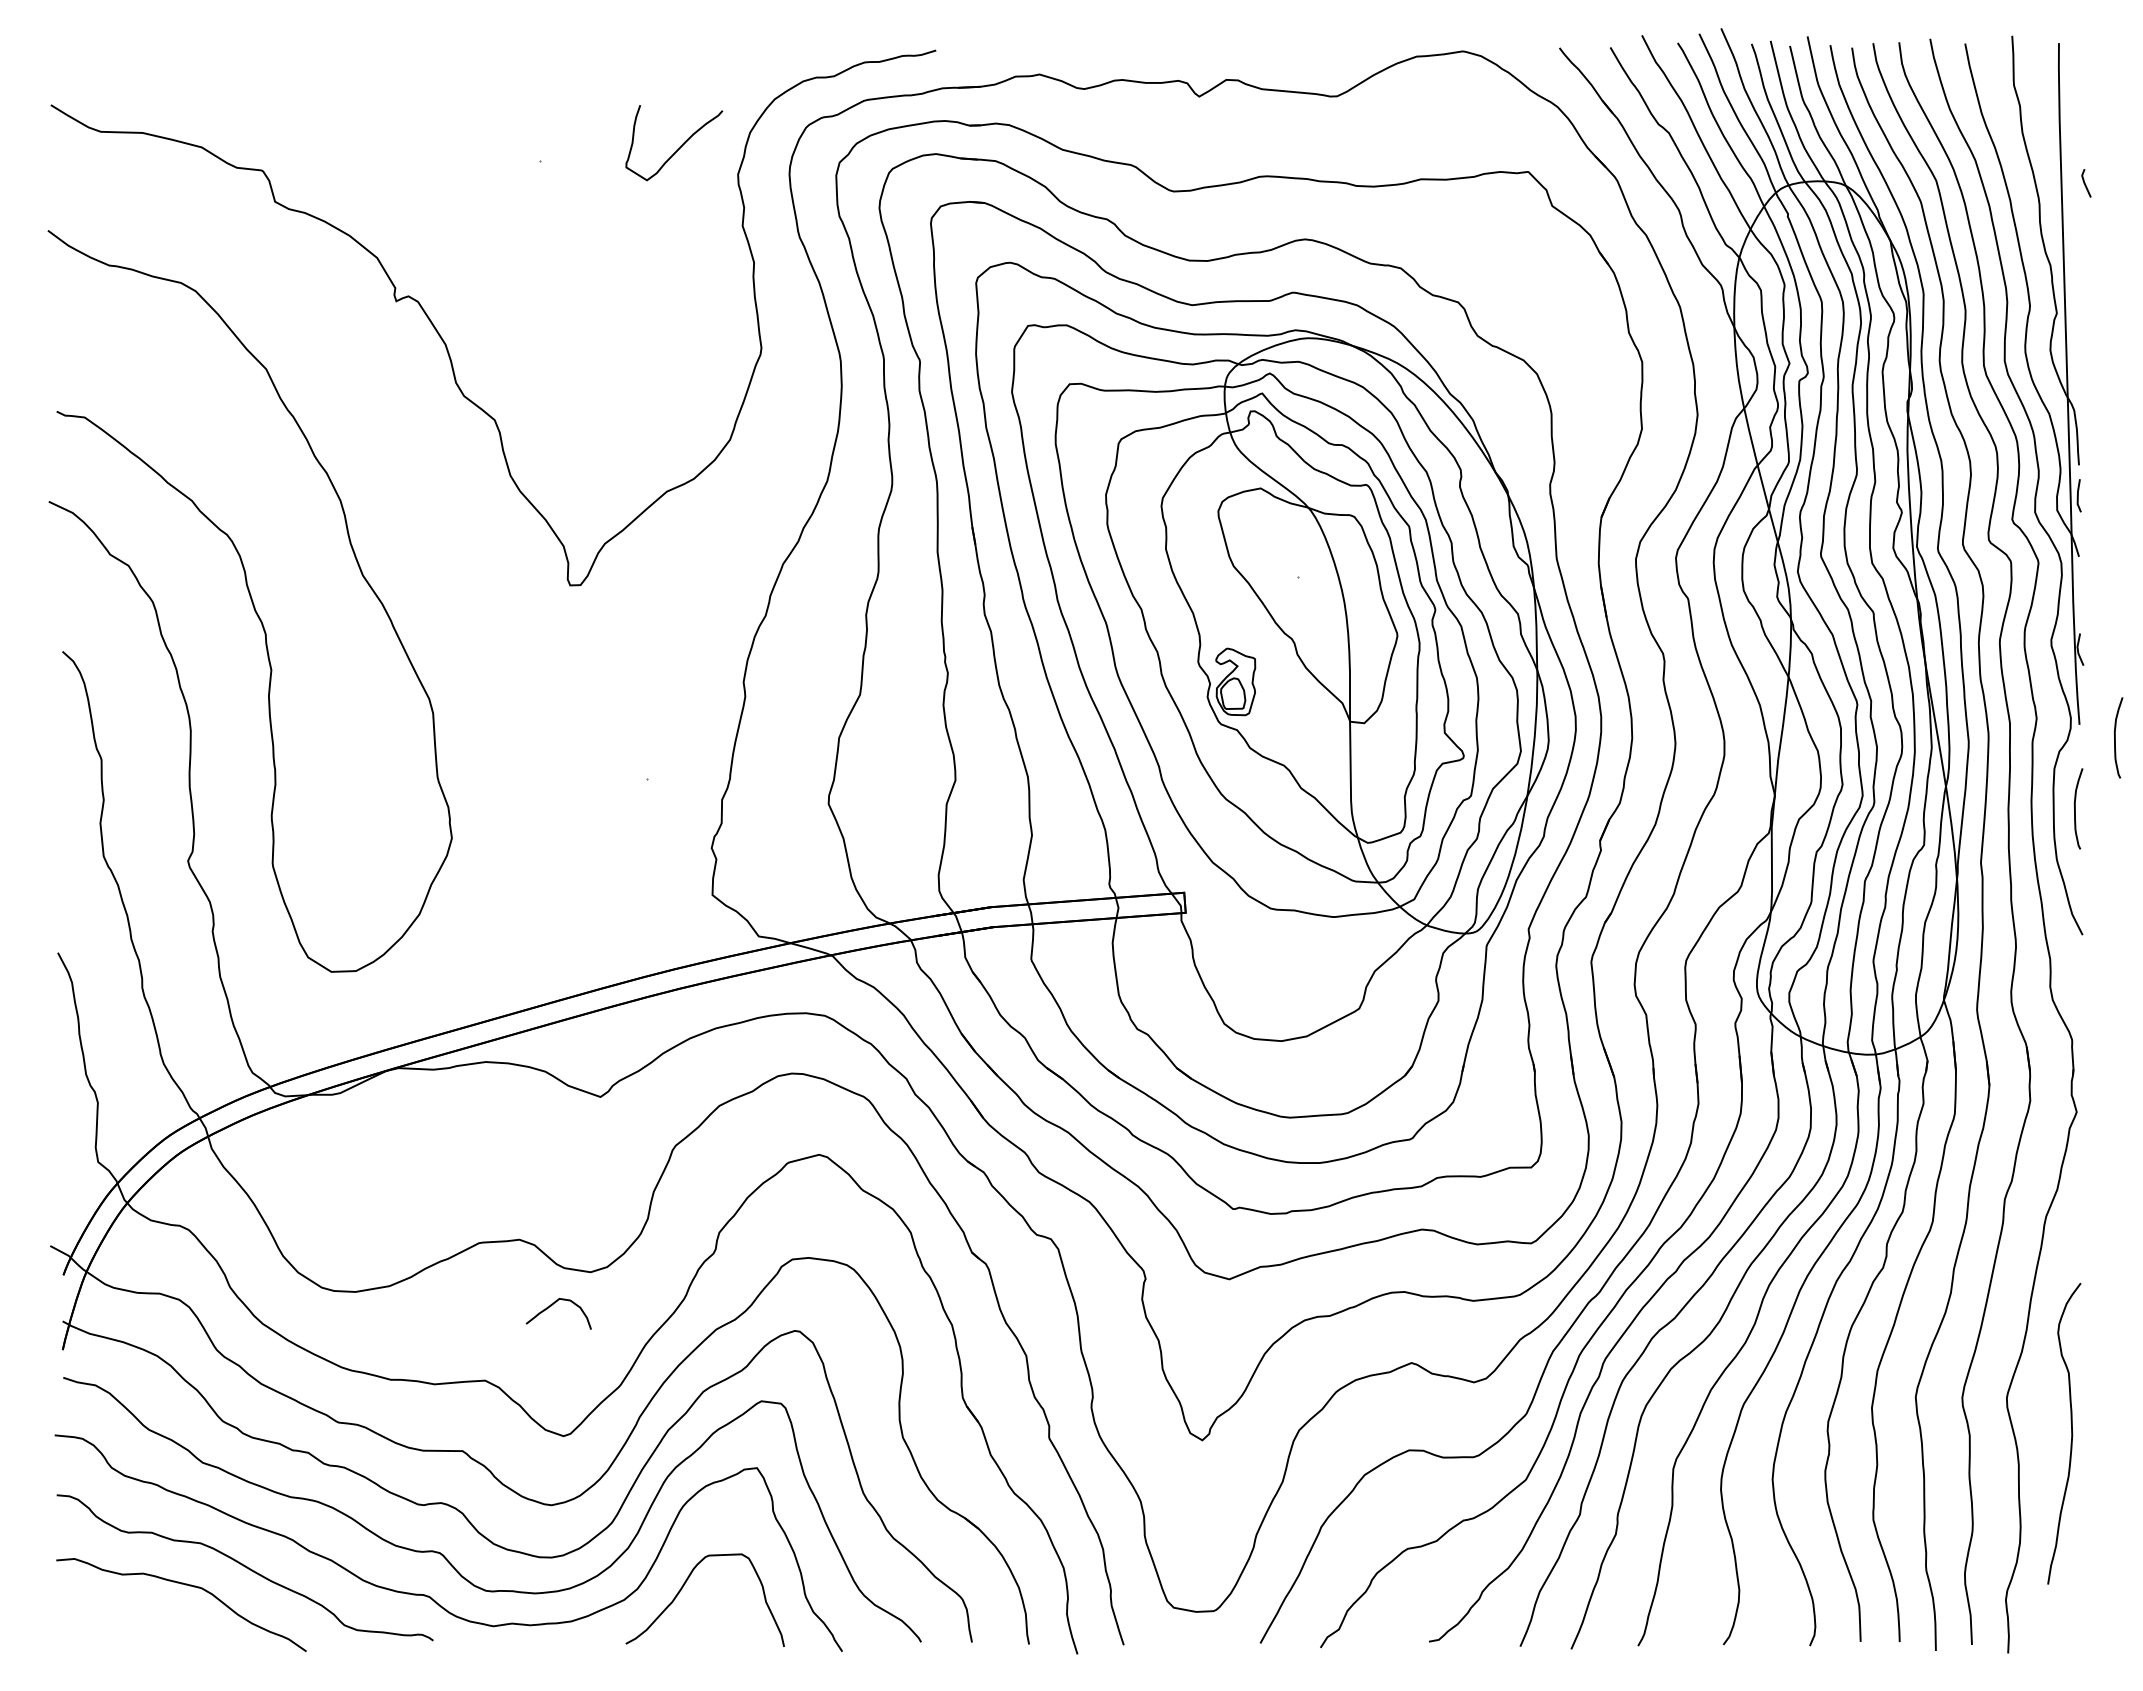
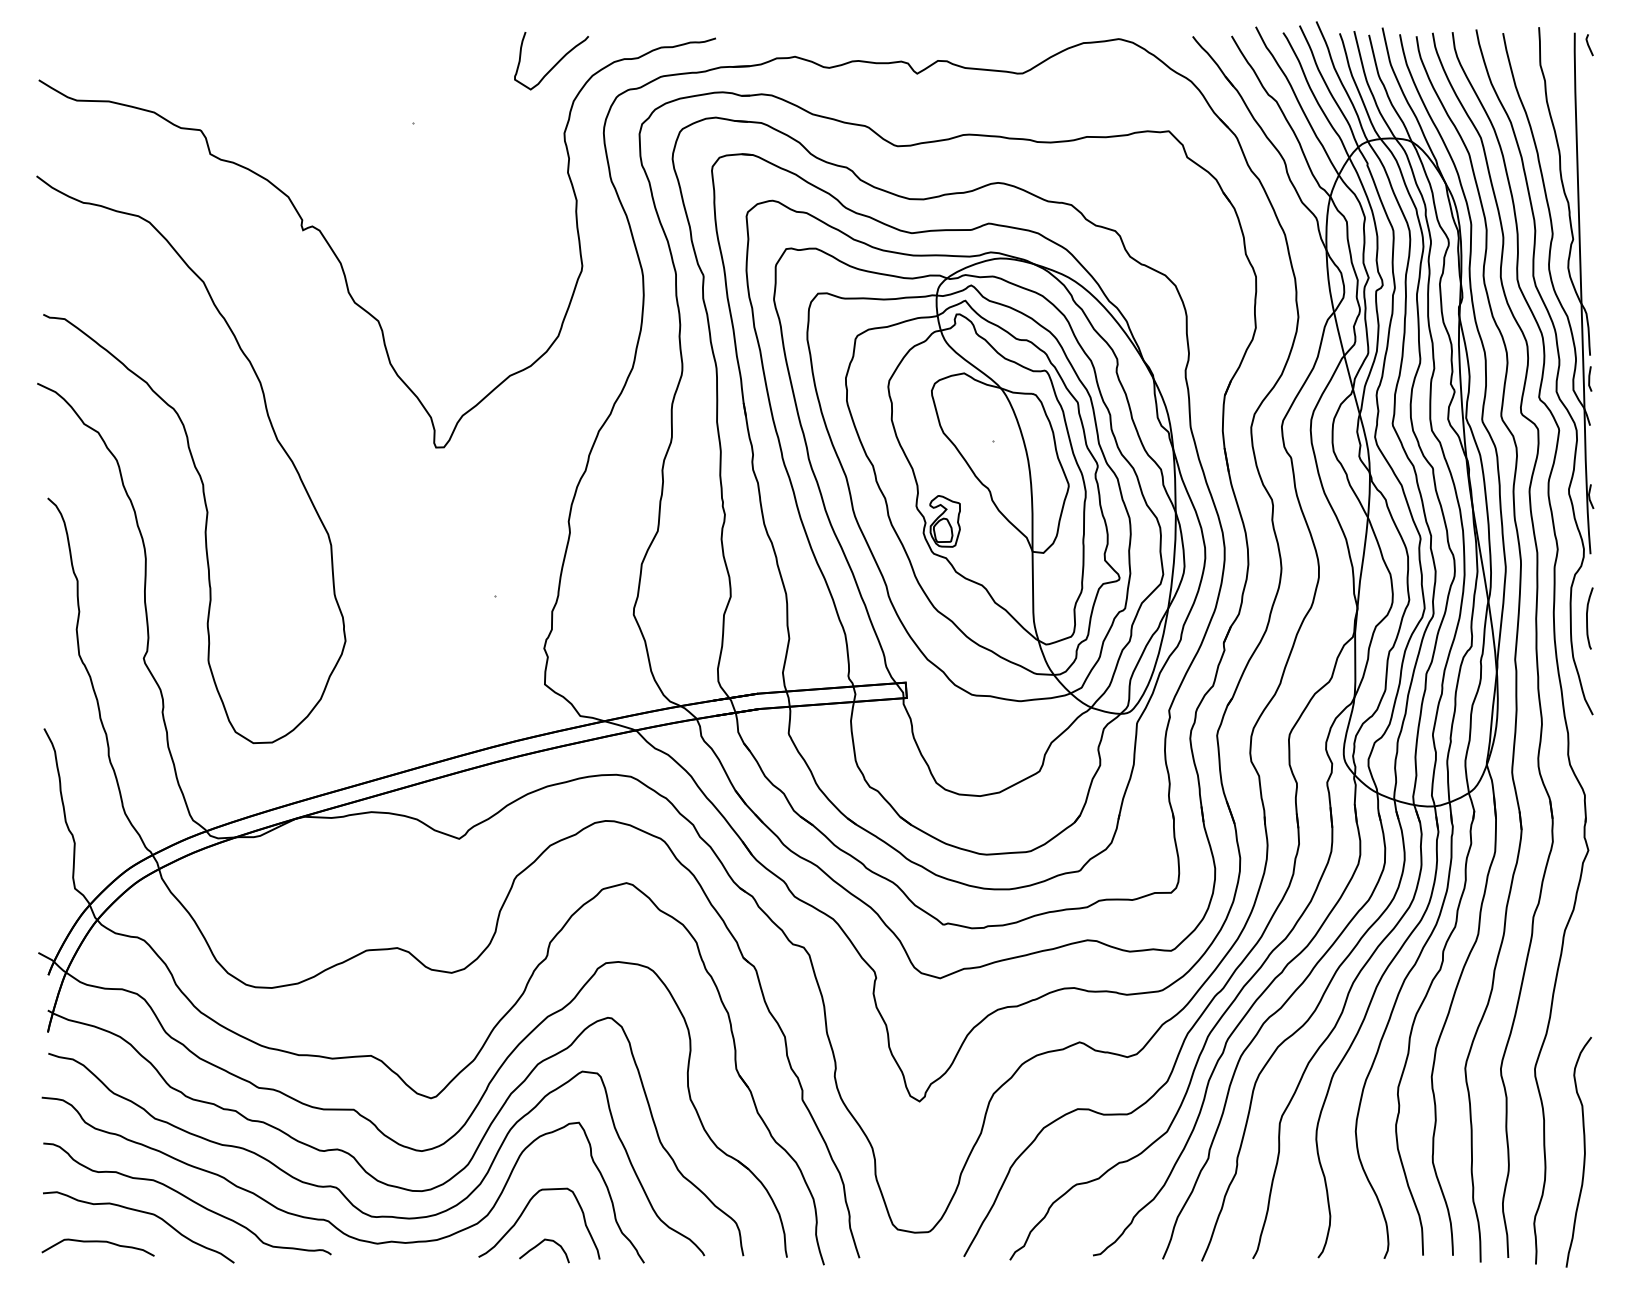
curve: (680, 145) -> (556, 62), moved
line: (2085, 183) -> (1588, 45), moved
curve: (2115, 737) -> (1618, 563), removed
curve: (551, 1306) -> (538, 1245), moved
curve: (2071, 1433) -> (1584, 1152), moved
curve: (128, 1624) -> (98, 1242), added

